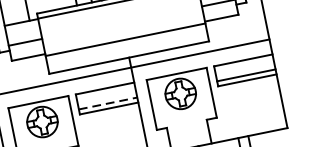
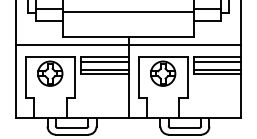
line: (125, 39) -> (128, 12), moved
line: (244, 65) -> (217, 61), added
line: (105, 93) -> (104, 61), added
line: (107, 103) -> (104, 69), dashed -> solid

